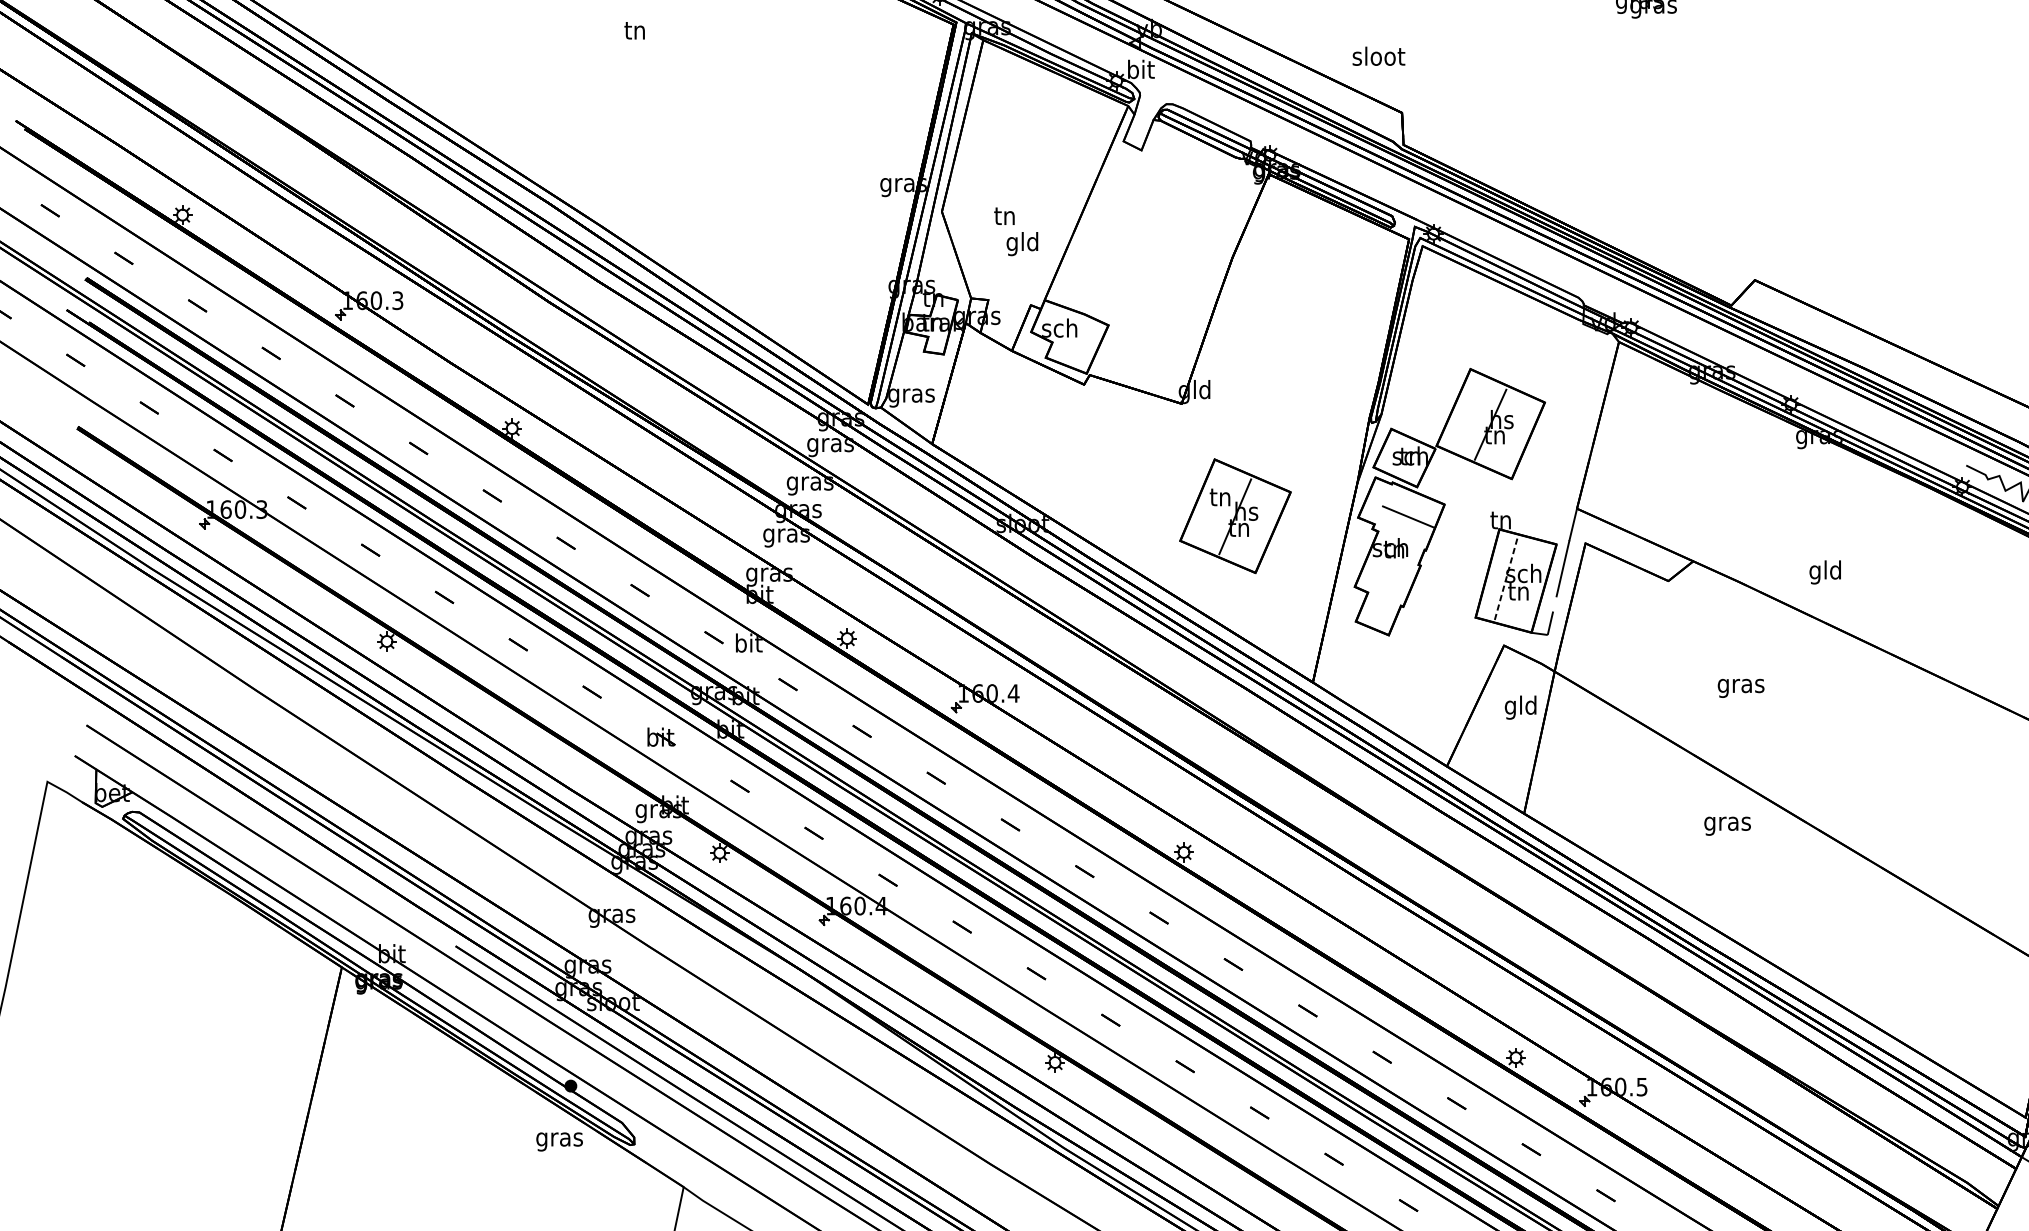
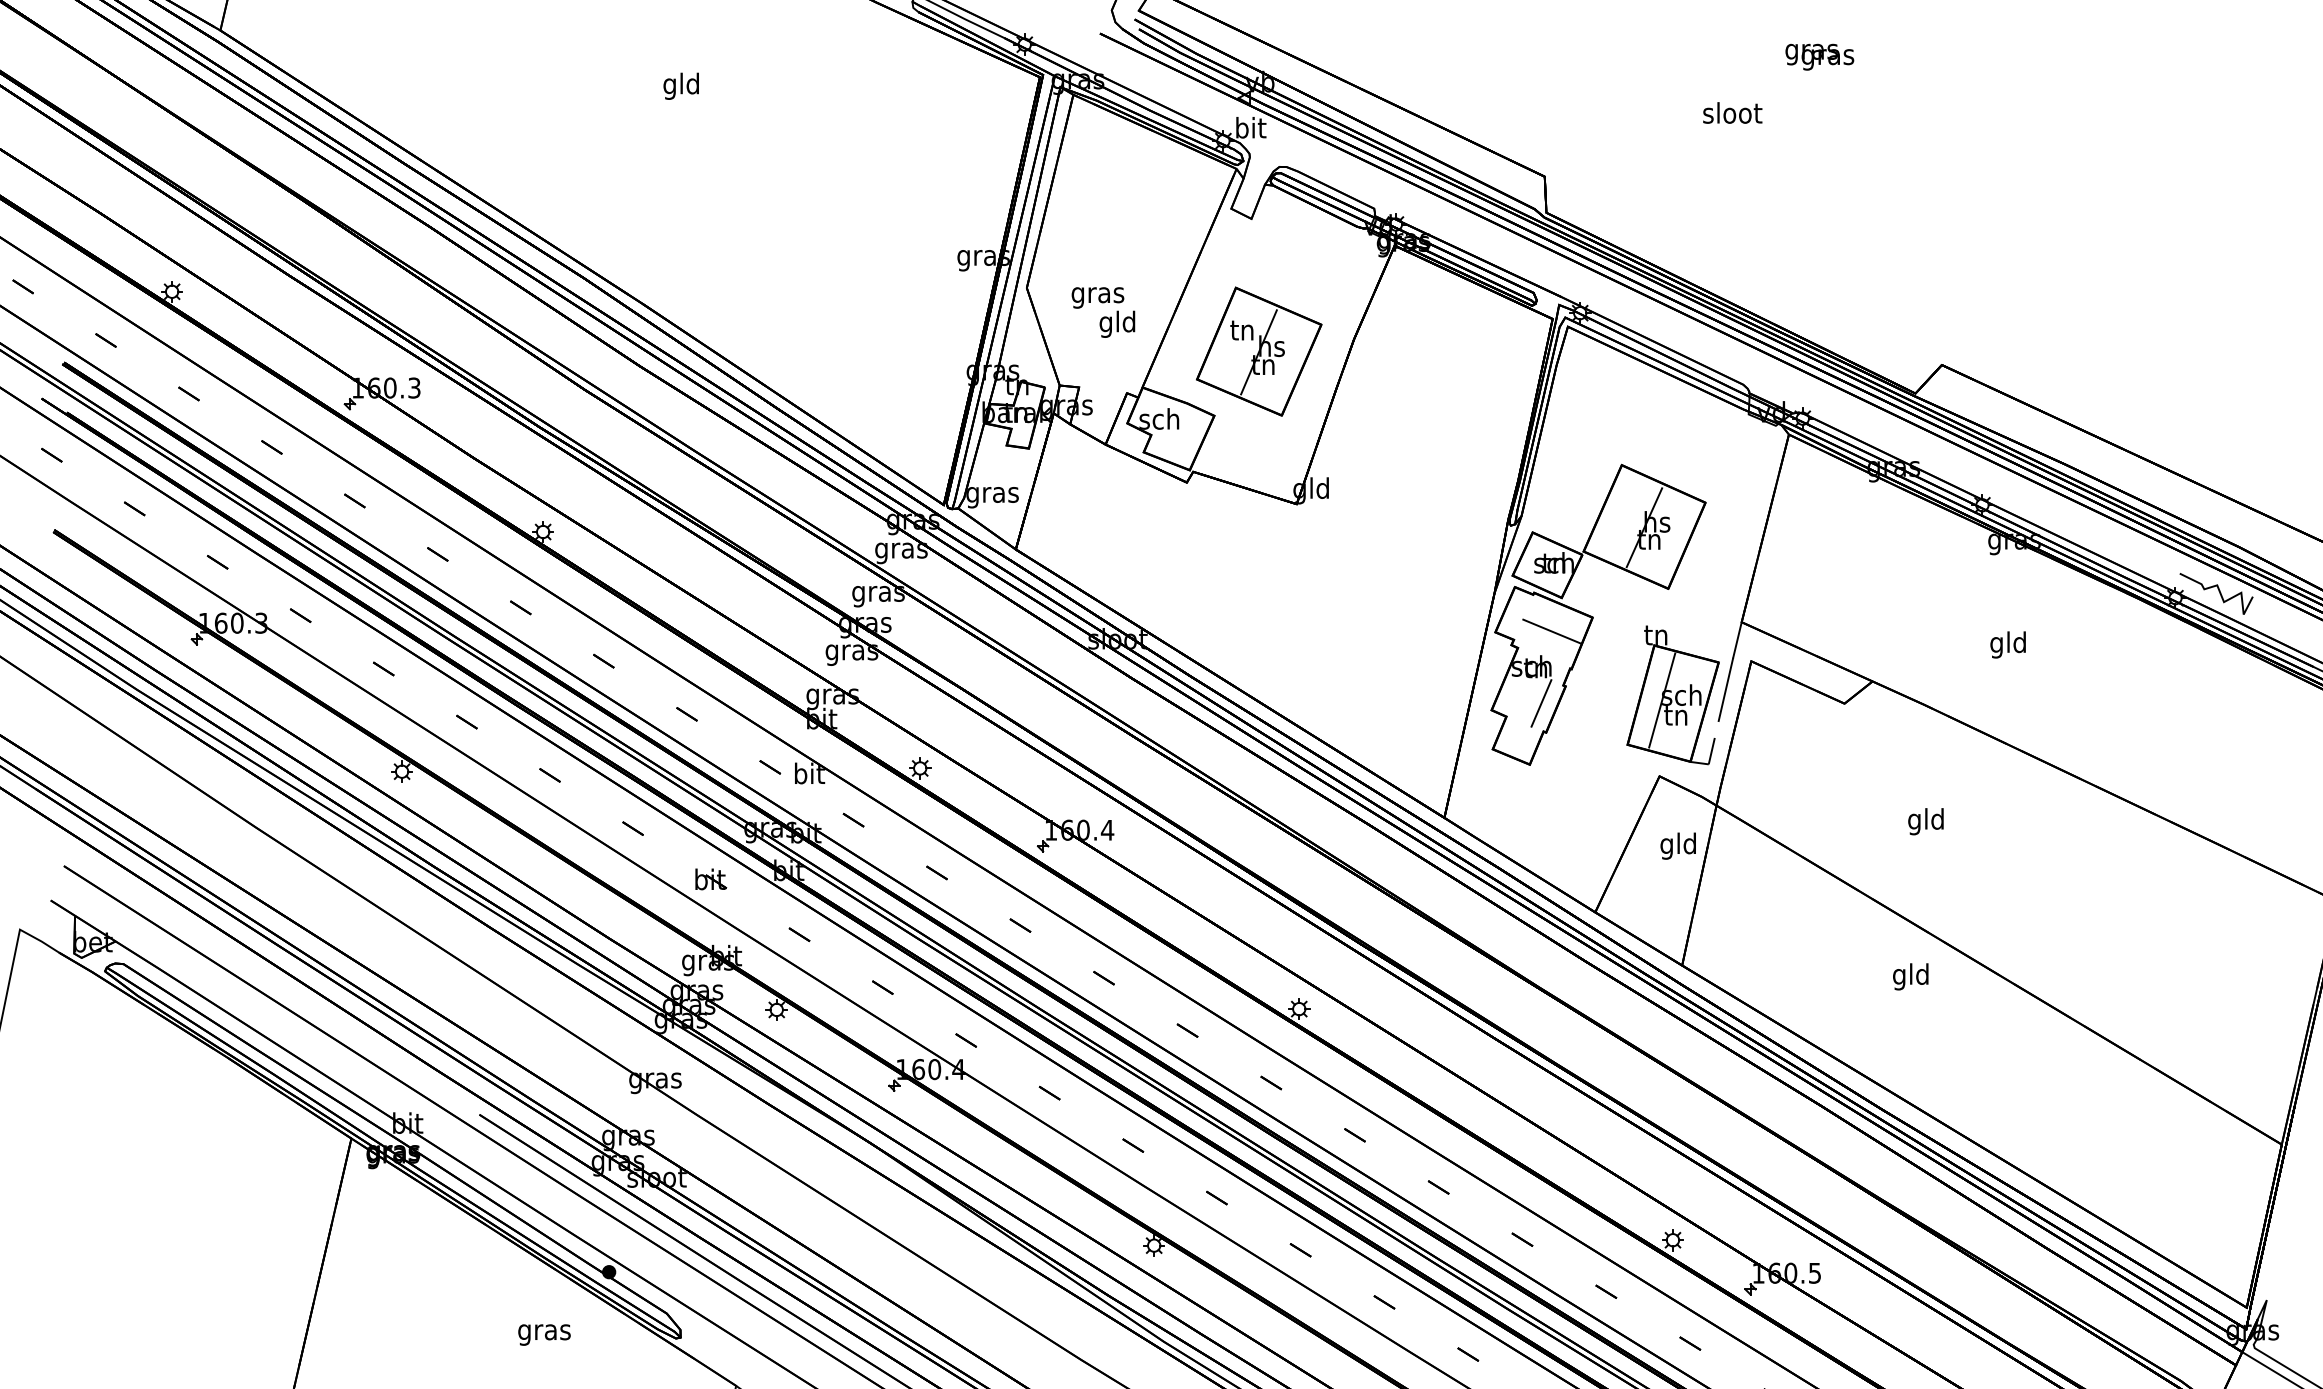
text: (634, 31) -> (680, 85), tn -> gld
text: (1378, 55) -> (1732, 112), moved
text: (1004, 218) -> (1097, 295), tn -> gras
part: (1235, 516) -> (1259, 351), moved
text: (1824, 572) -> (2007, 644), moved
line: (1506, 578) -> (1662, 700), dashed -> solid
line: (1399, 580) -> (1541, 703), added
text: (1741, 685) -> (1926, 821), gras -> gld
text: (1727, 823) -> (1911, 976), gras -> gld
text: (559, 1141) -> (544, 1334), moved

